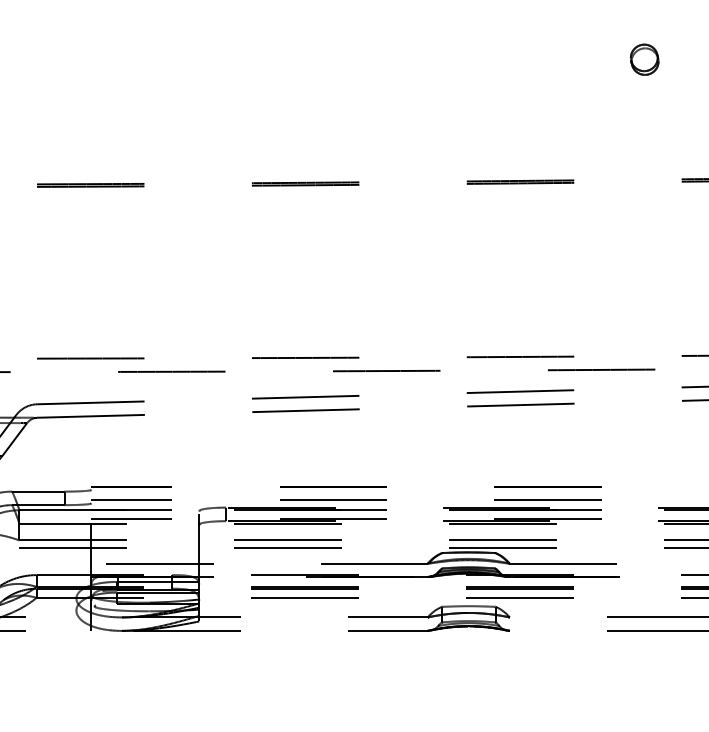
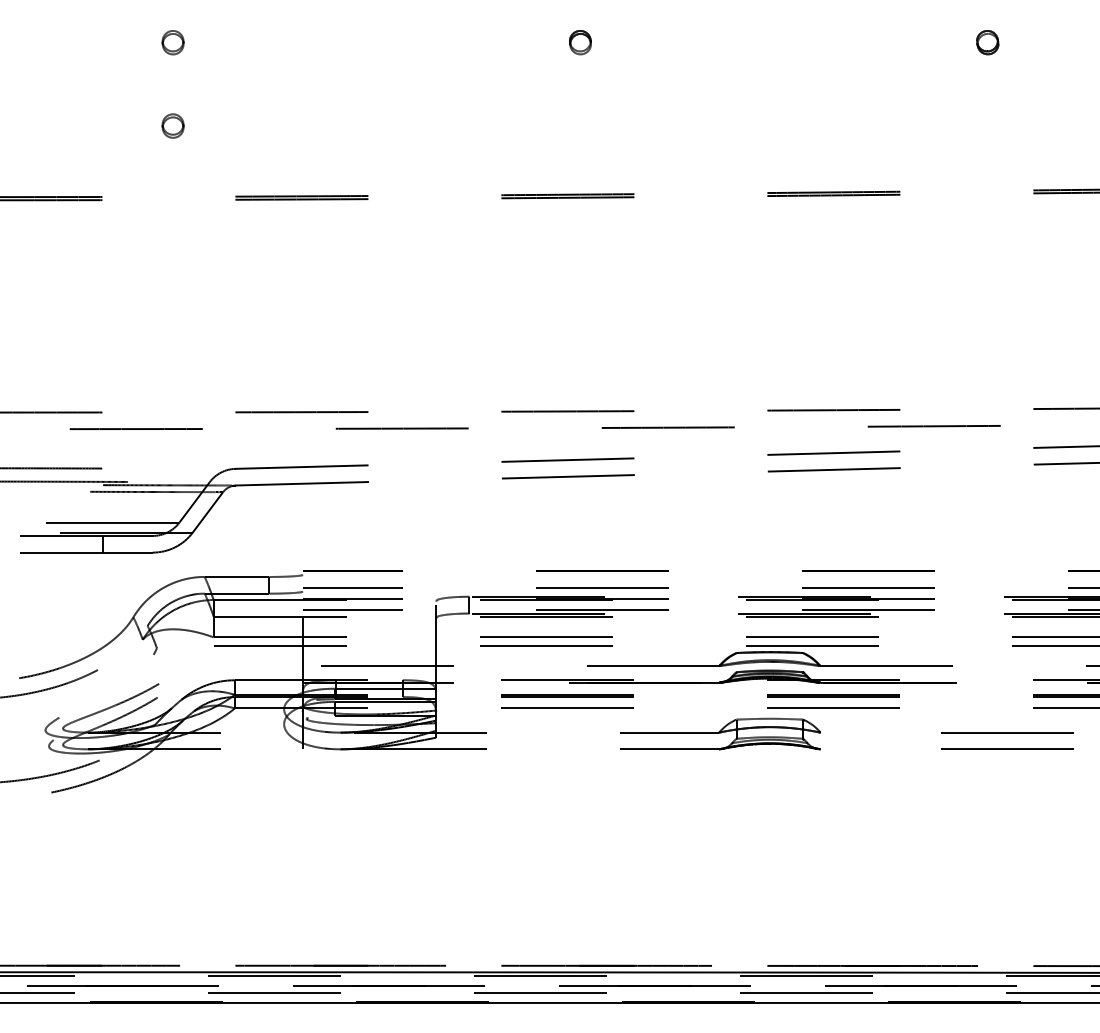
part: (315, 59) -> (580, 42), added
part: (644, 59) -> (987, 42), size x0.62

